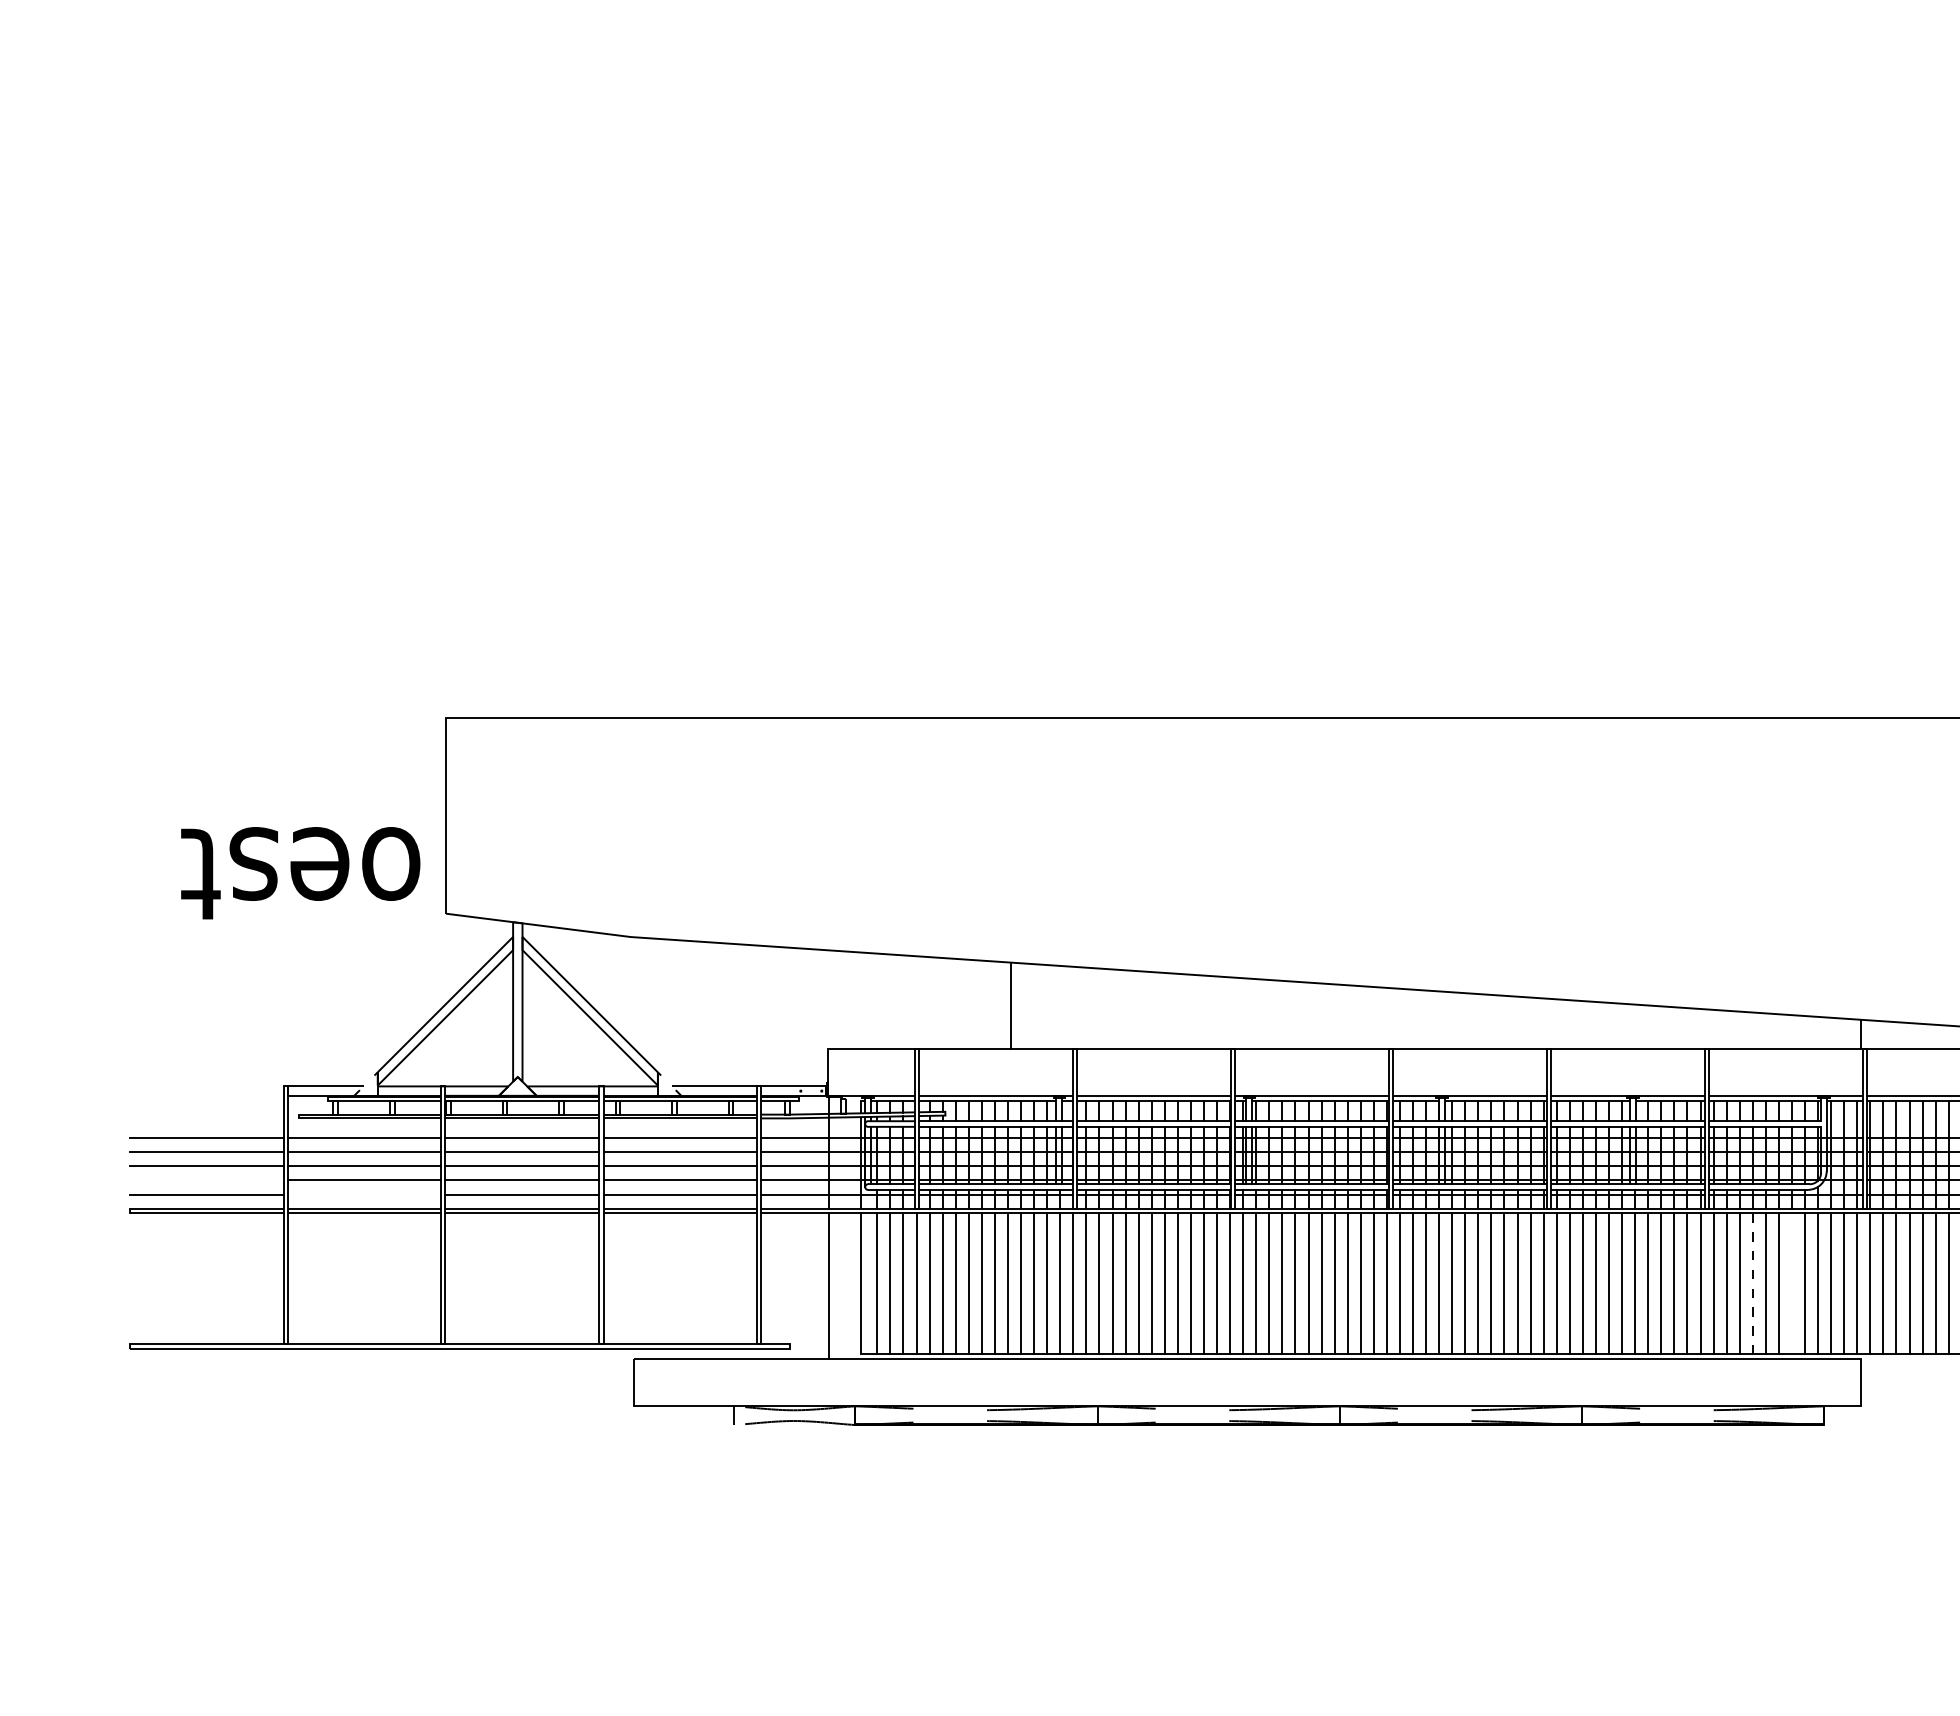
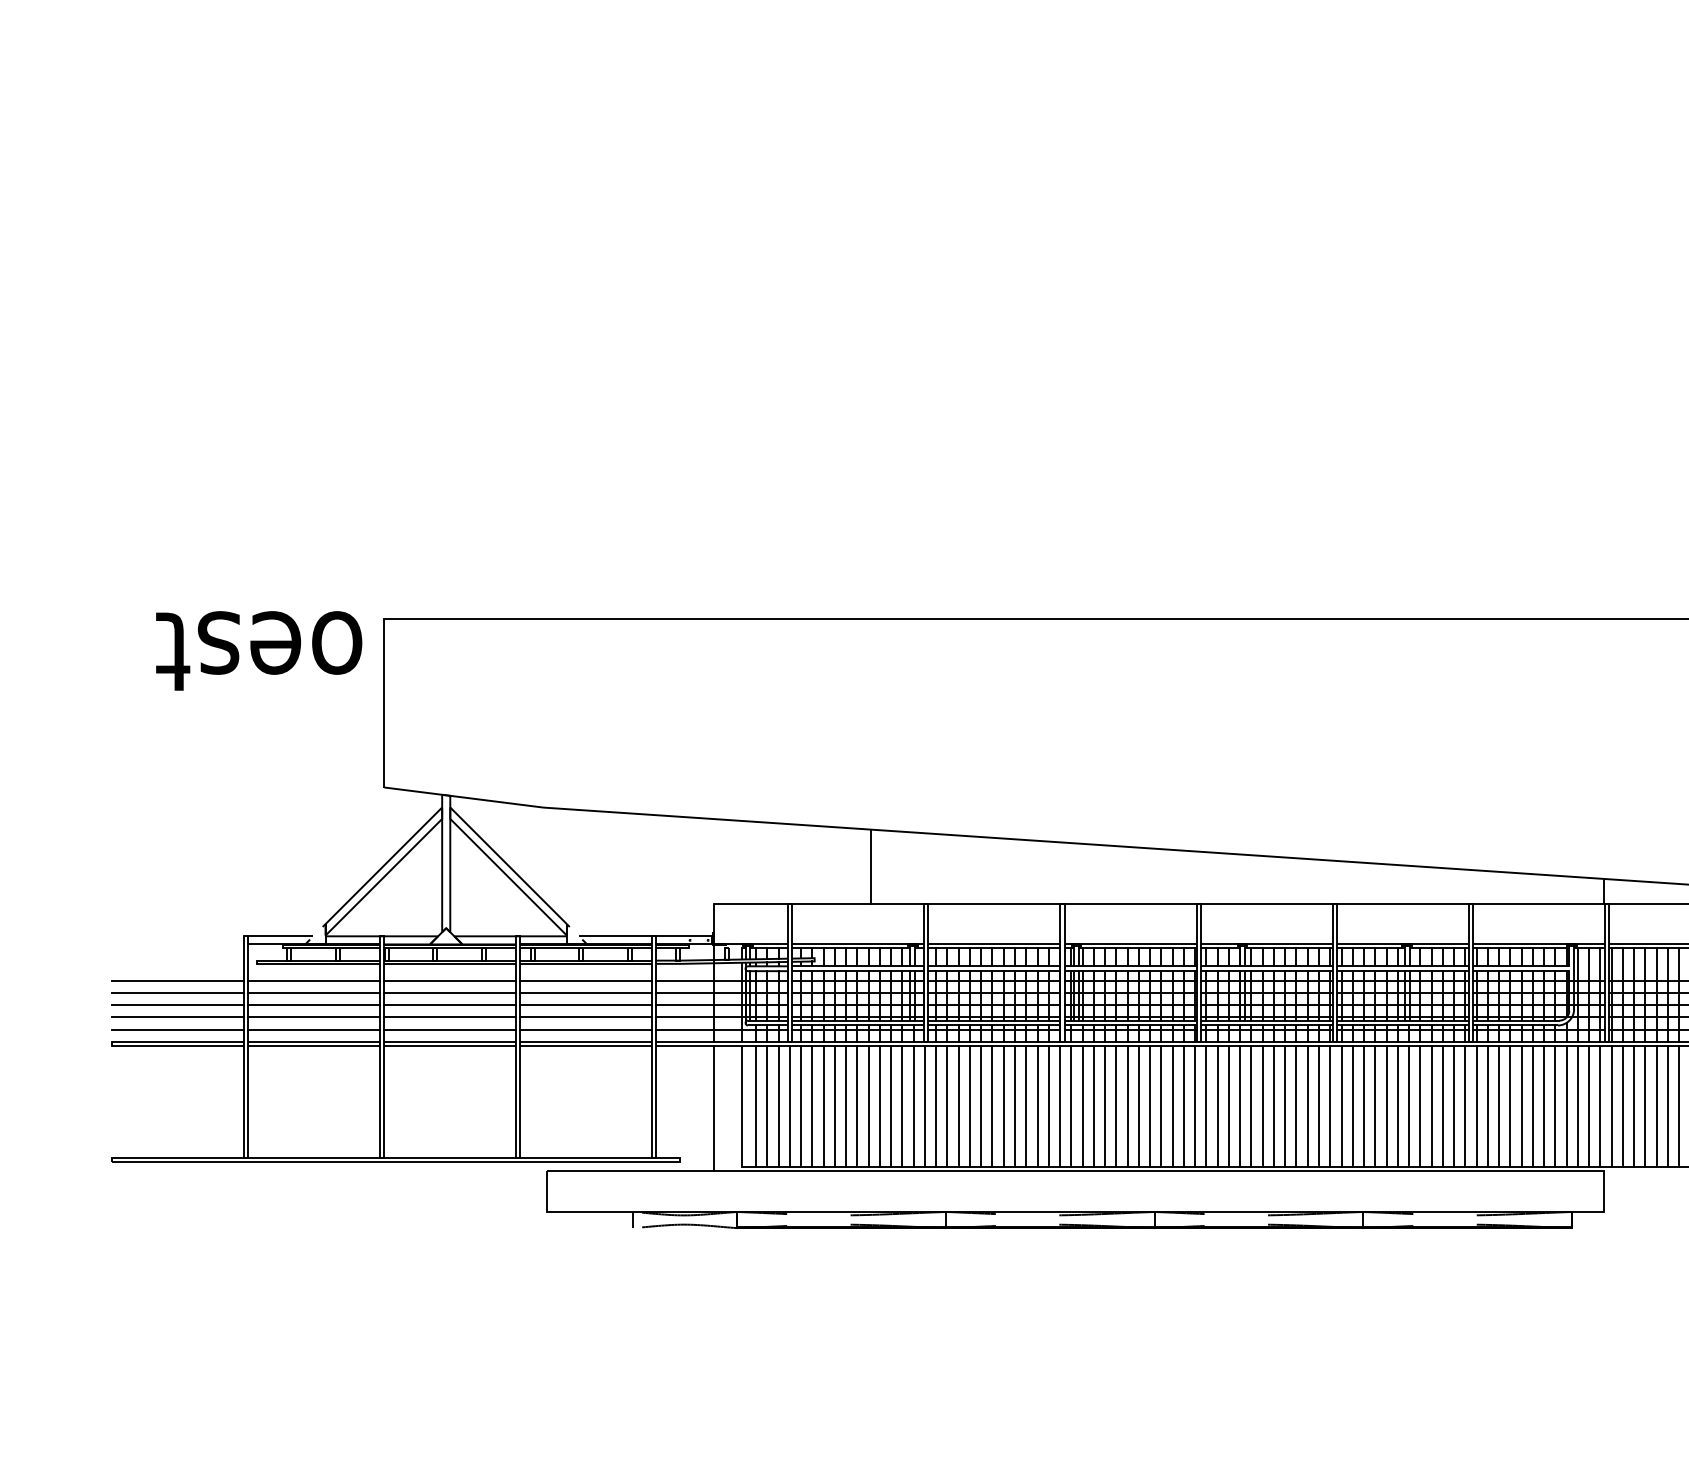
text: (300, 873) -> (258, 651), moved
line: (206, 1180) -> (177, 1017), added
line: (364, 1194) -> (314, 1029), added
line: (1752, 1283) -> (1510, 1106), dashed -> solid
line: (1791, 1283) -> (1543, 1106), added

